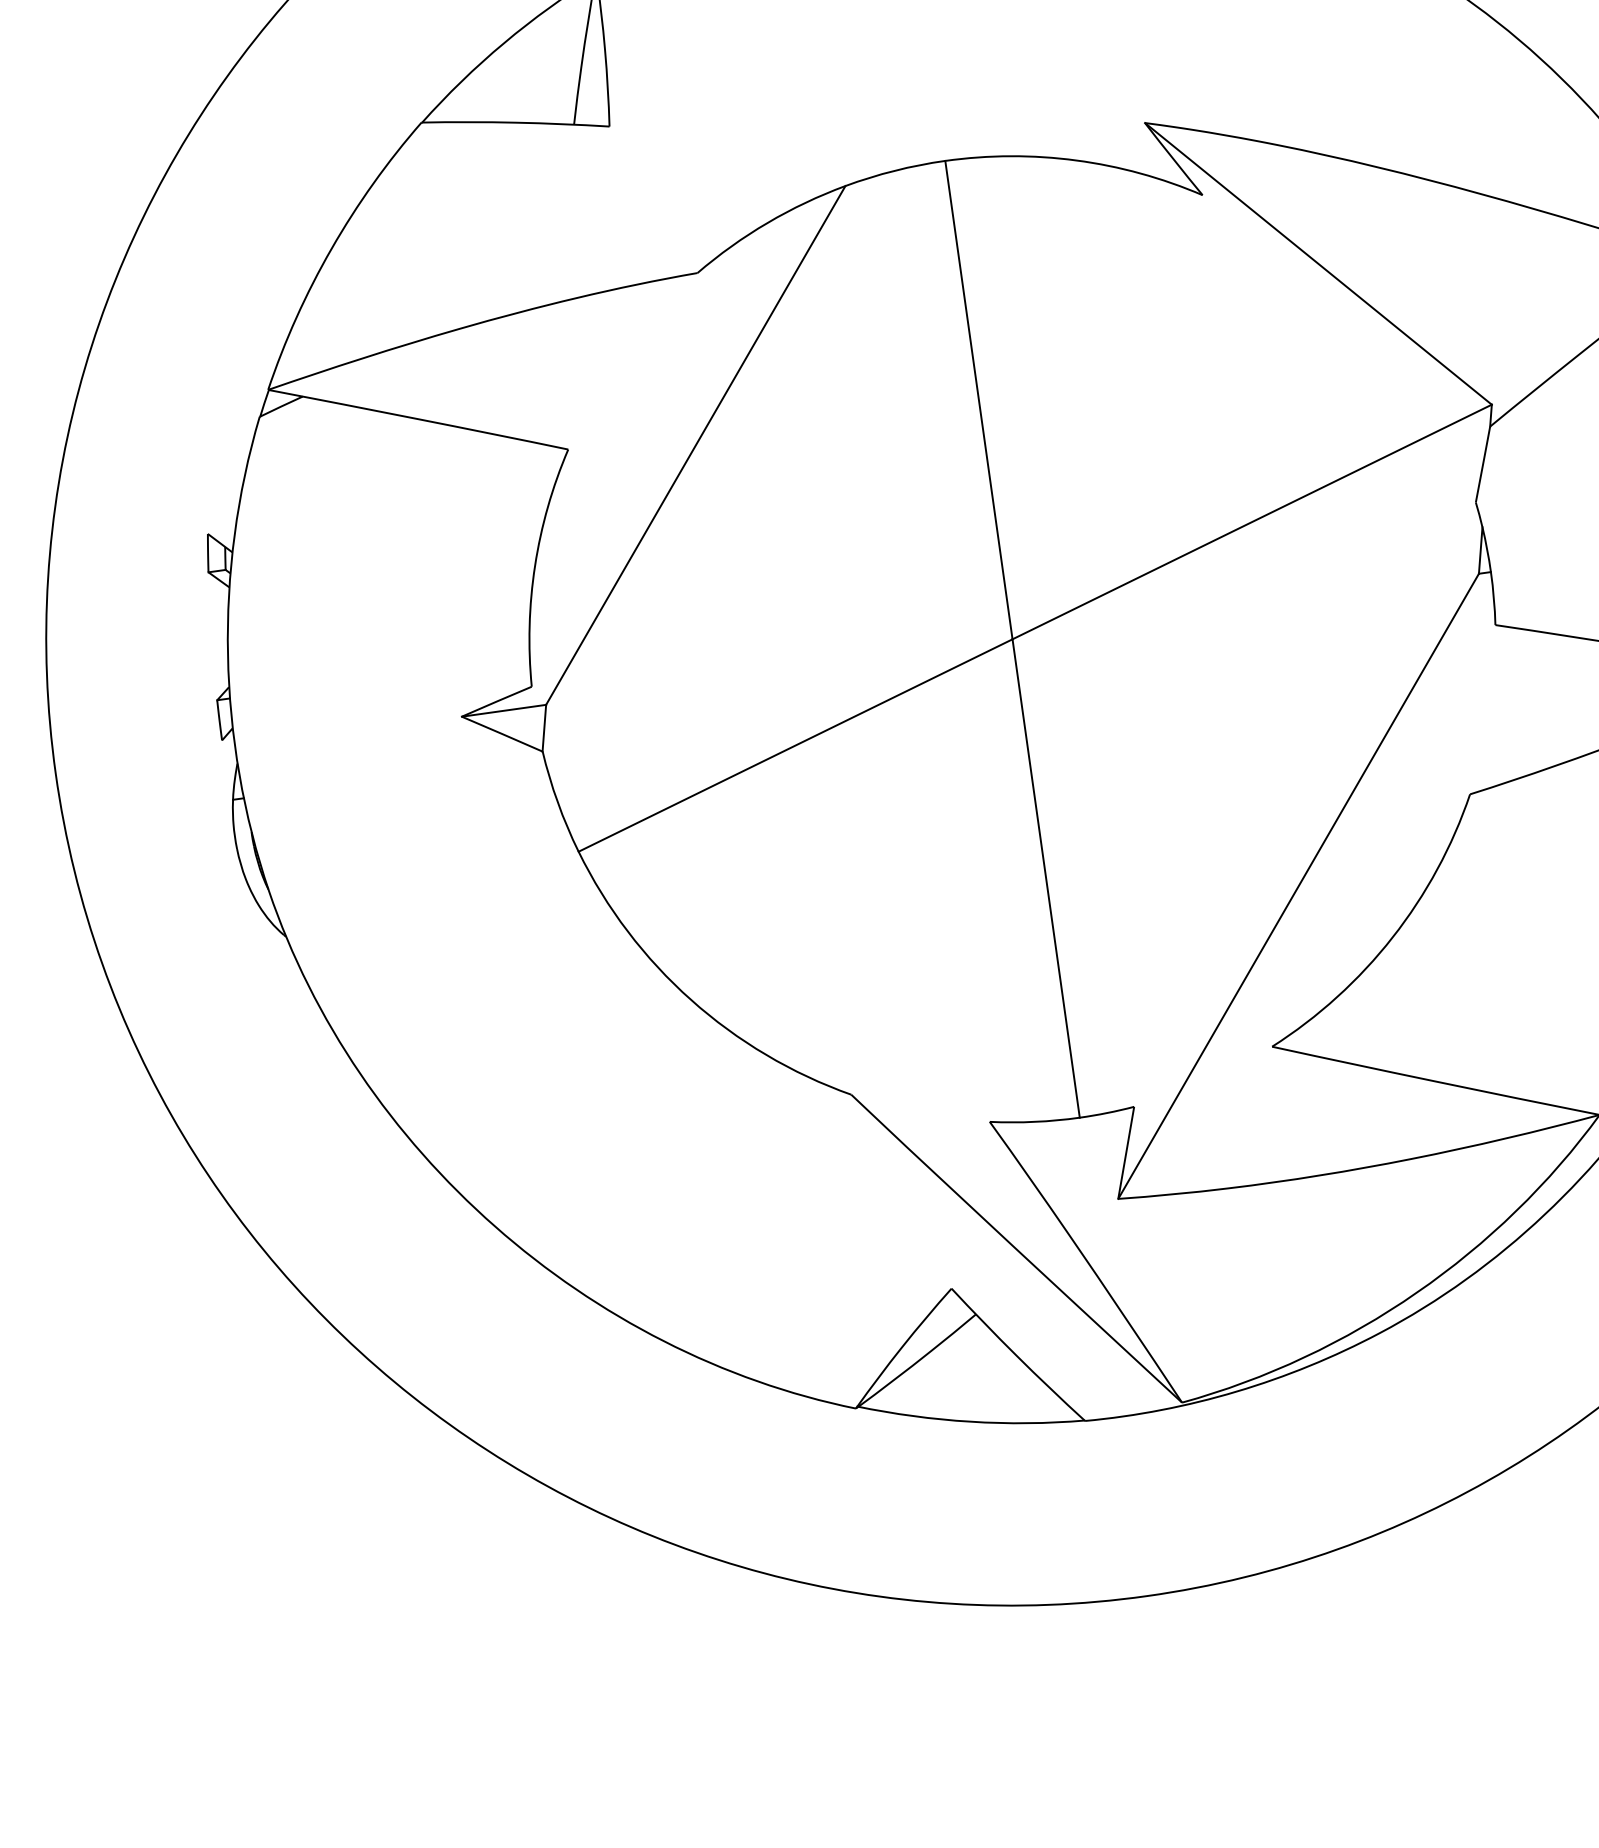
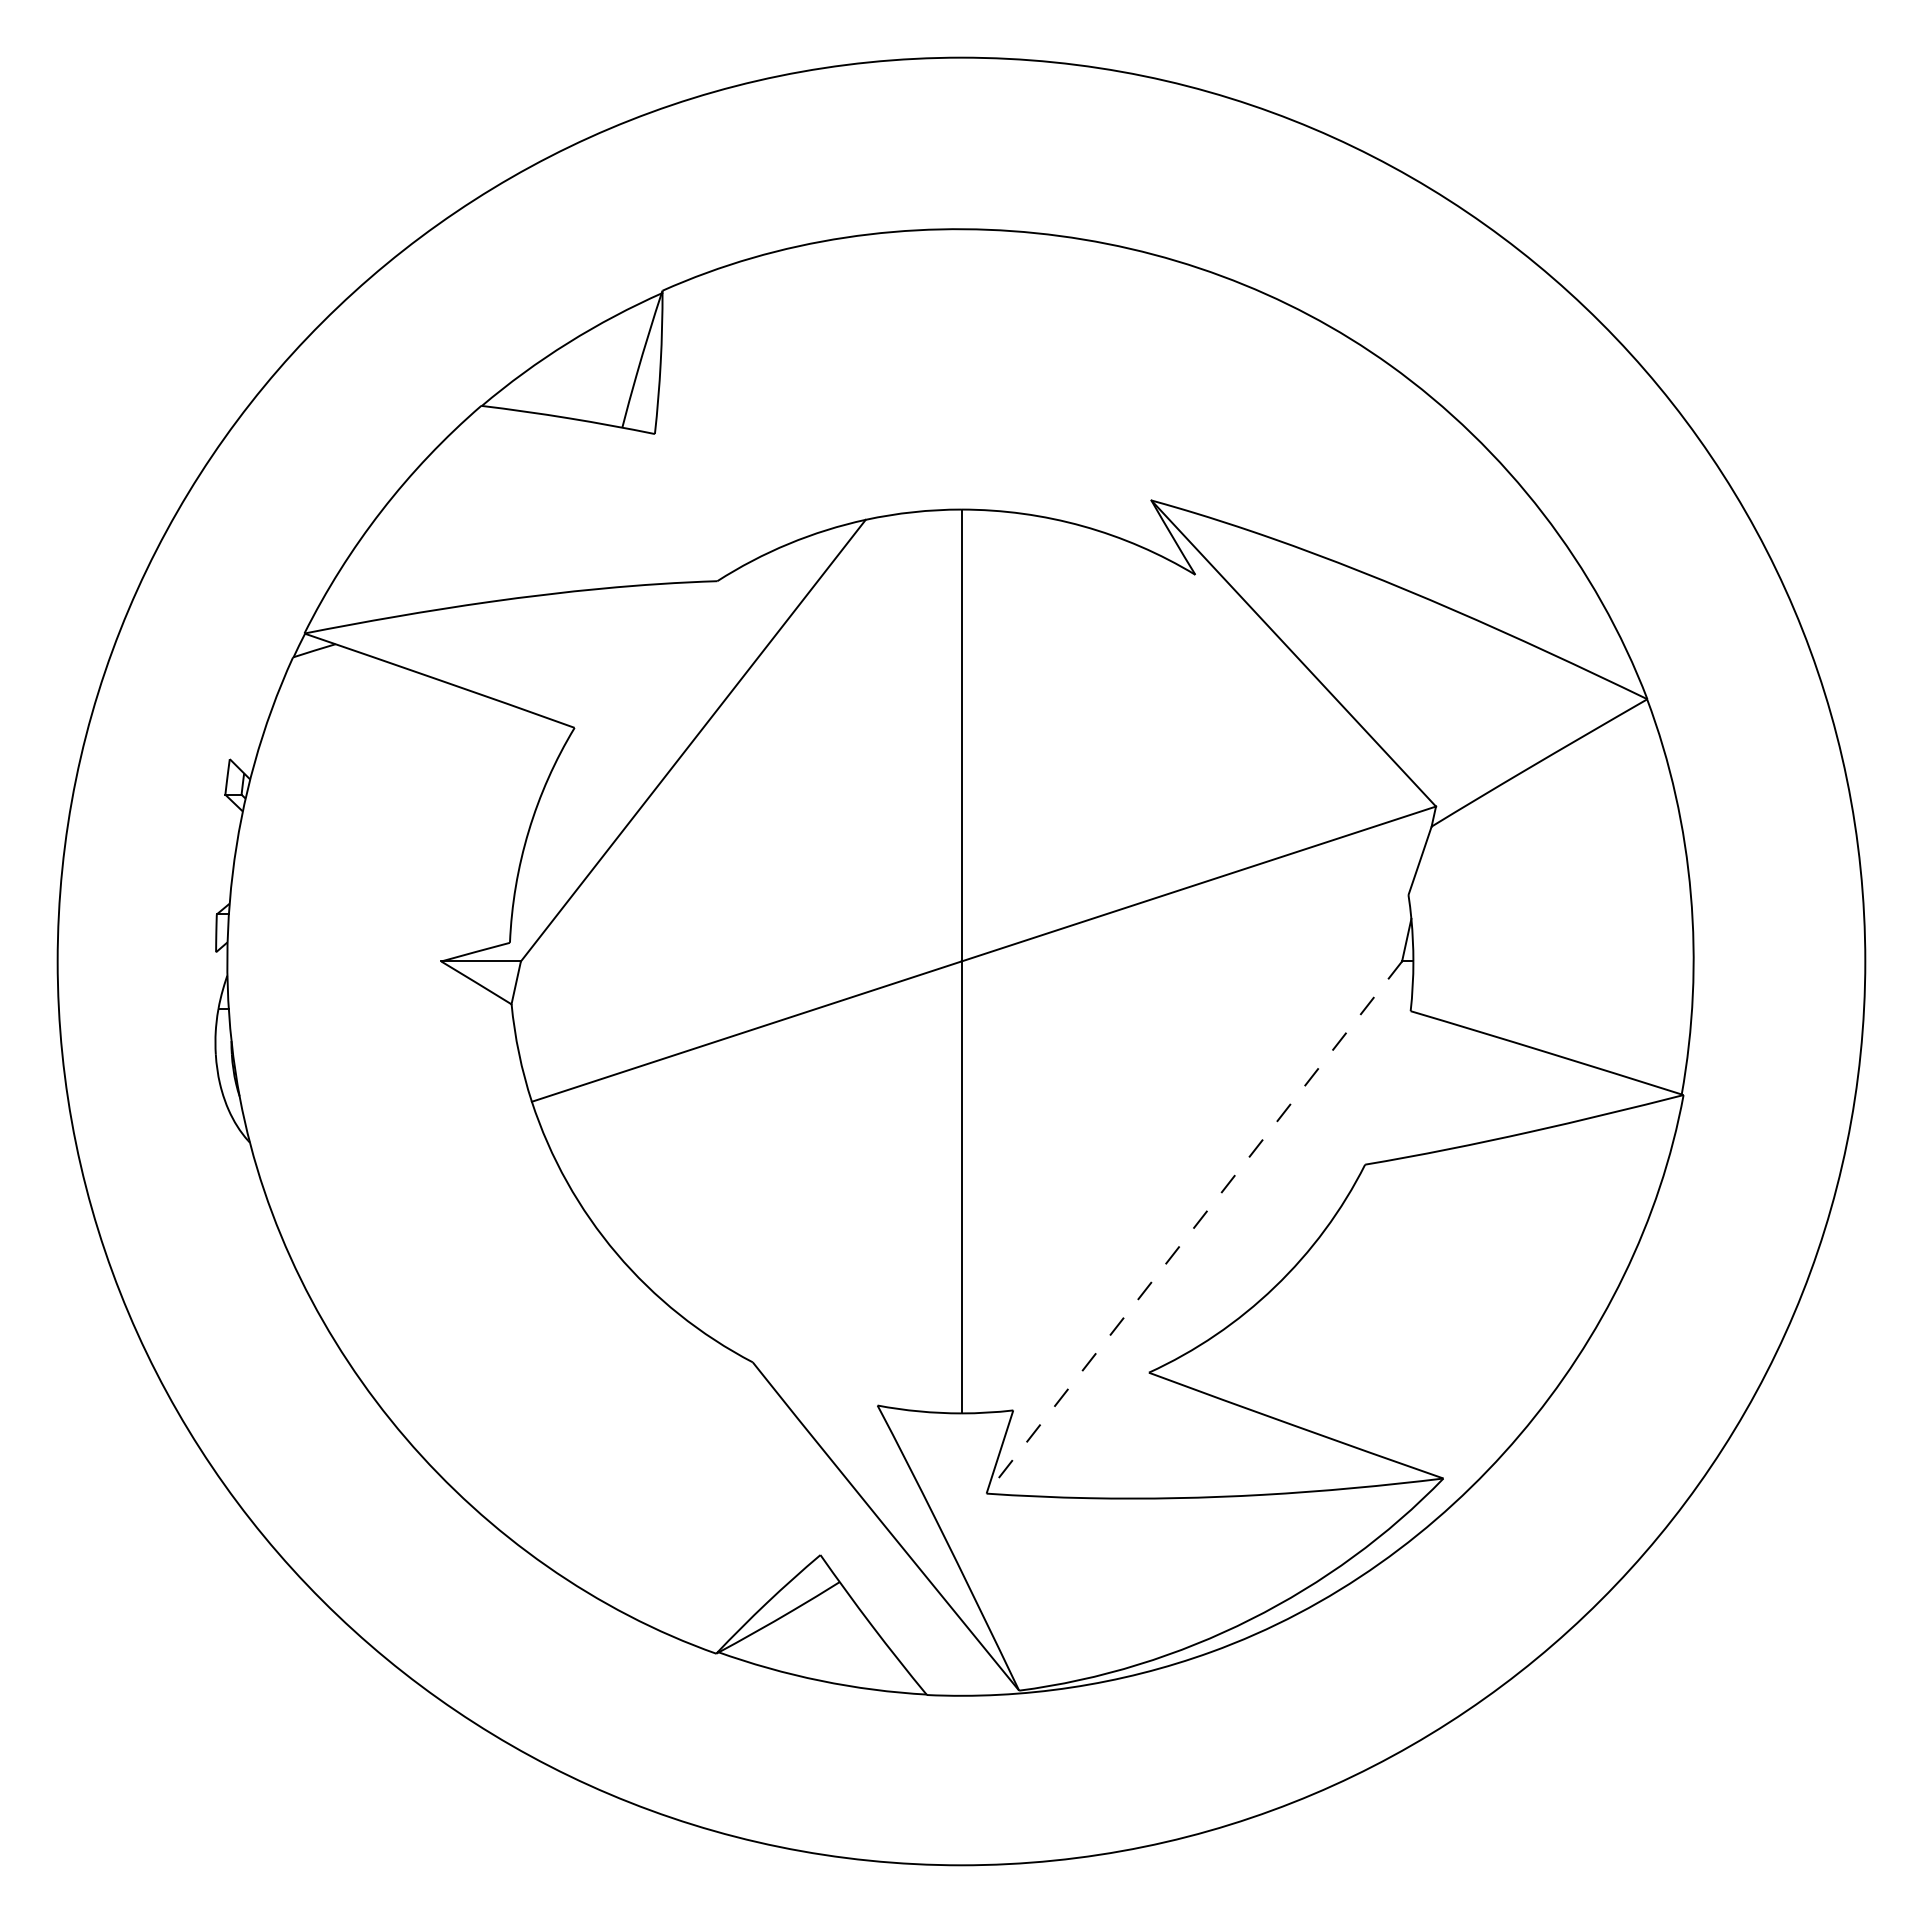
line: (1298, 886) -> (1194, 1227), solid -> dashed

